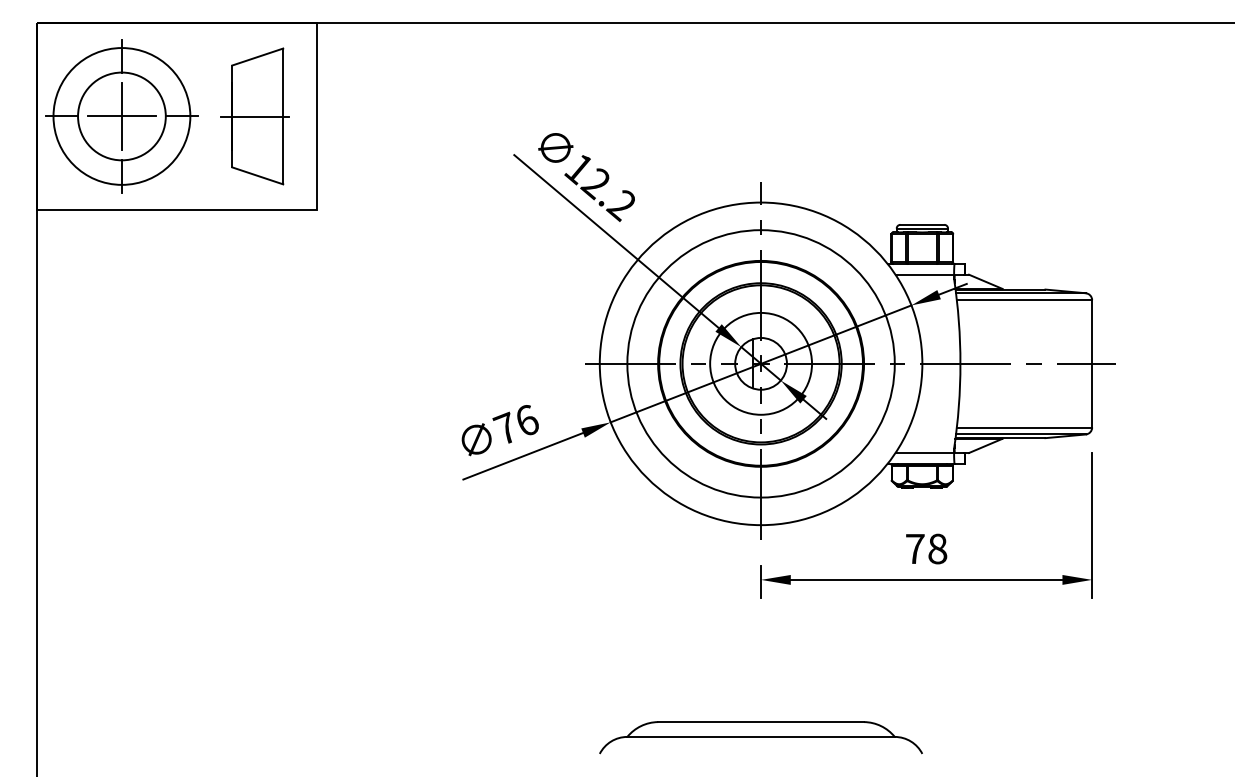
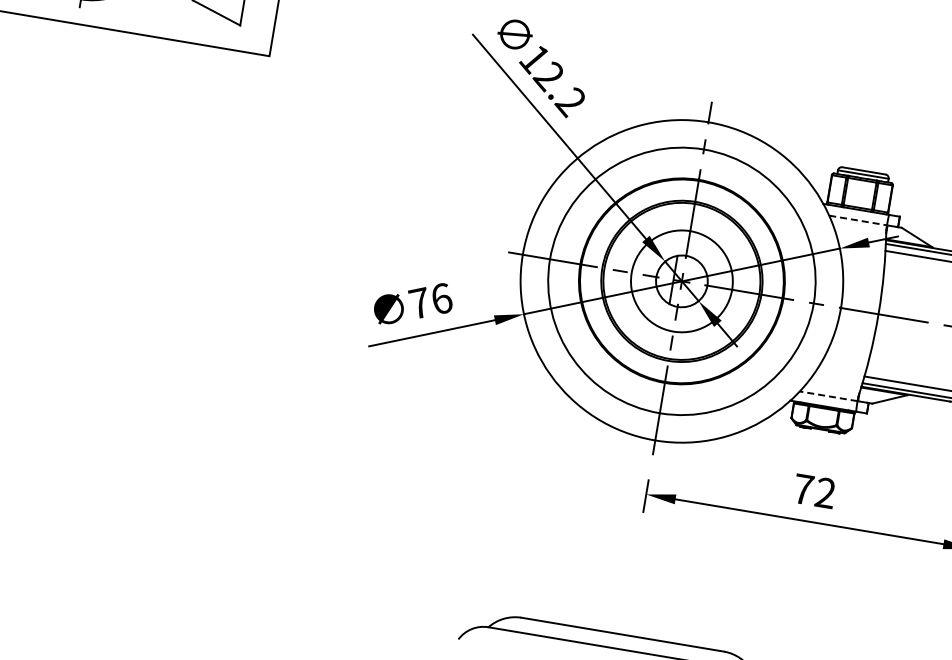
line: (925, 274) -> (858, 220), solid -> dashed
line: (924, 453) -> (828, 396), solid -> dashed
text: (937, 548) -> (825, 492), 78 -> 72

